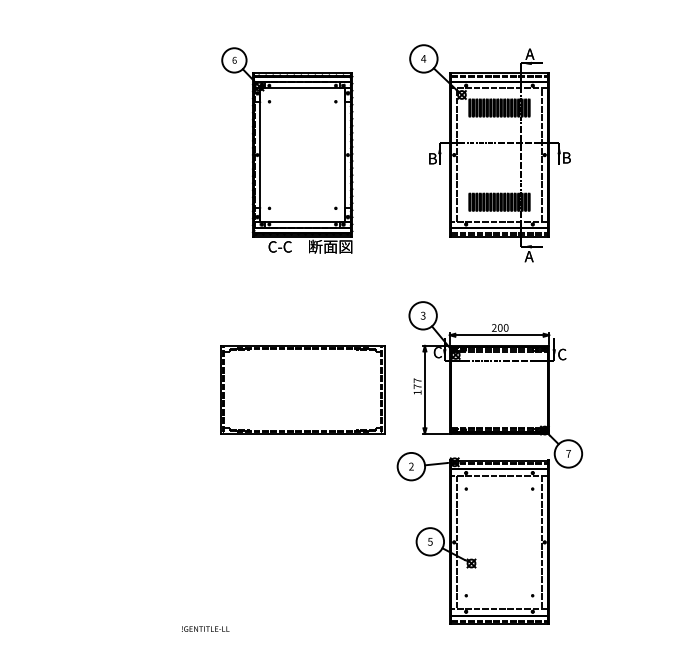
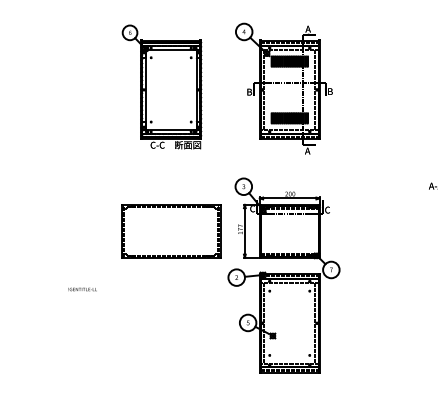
text: (205, 629) -> (82, 289), moved

